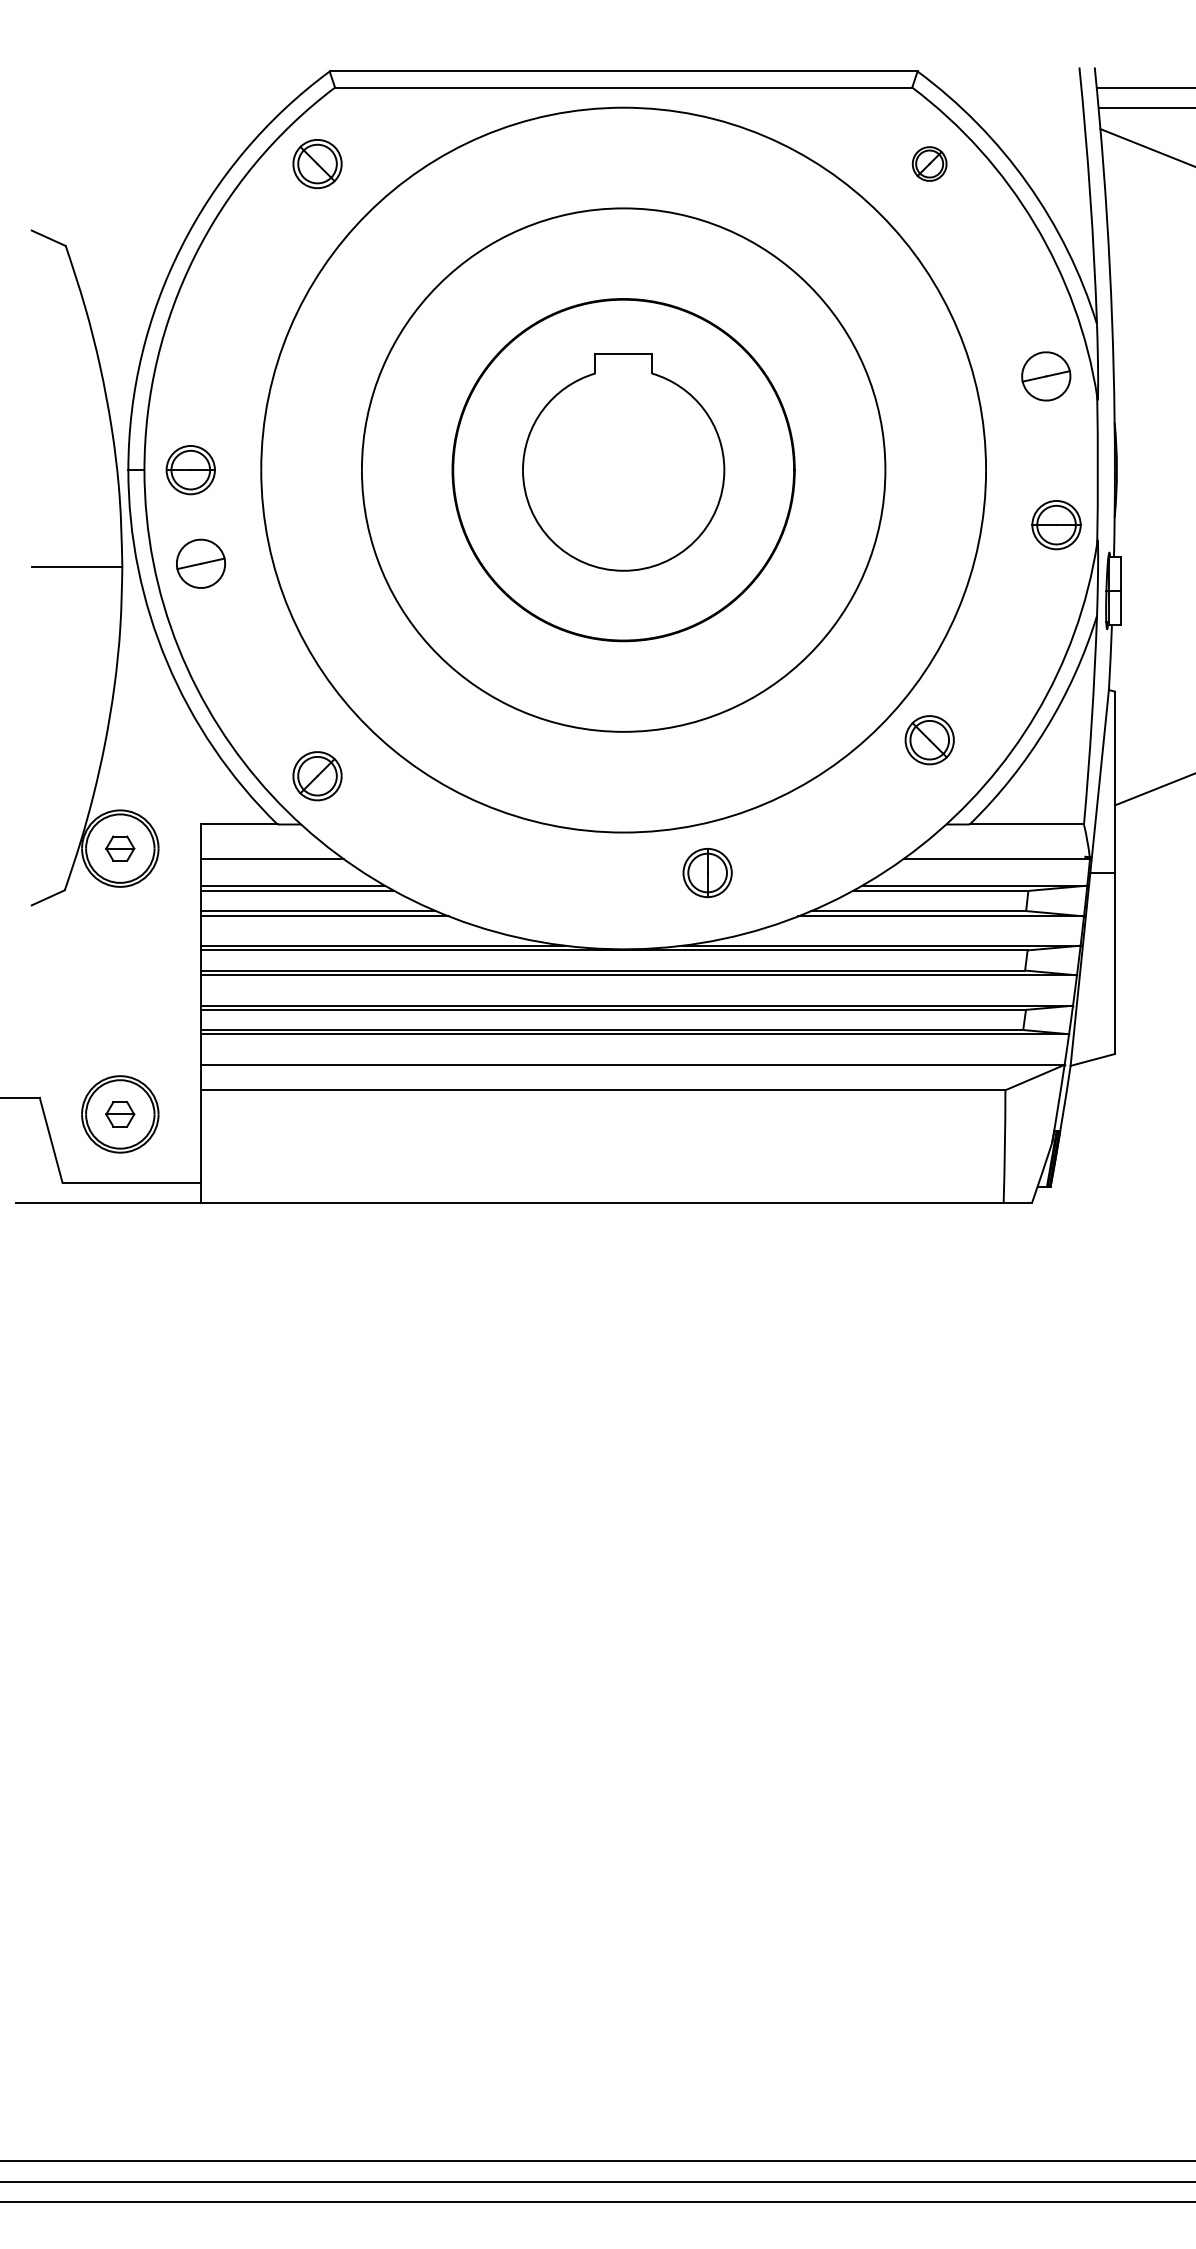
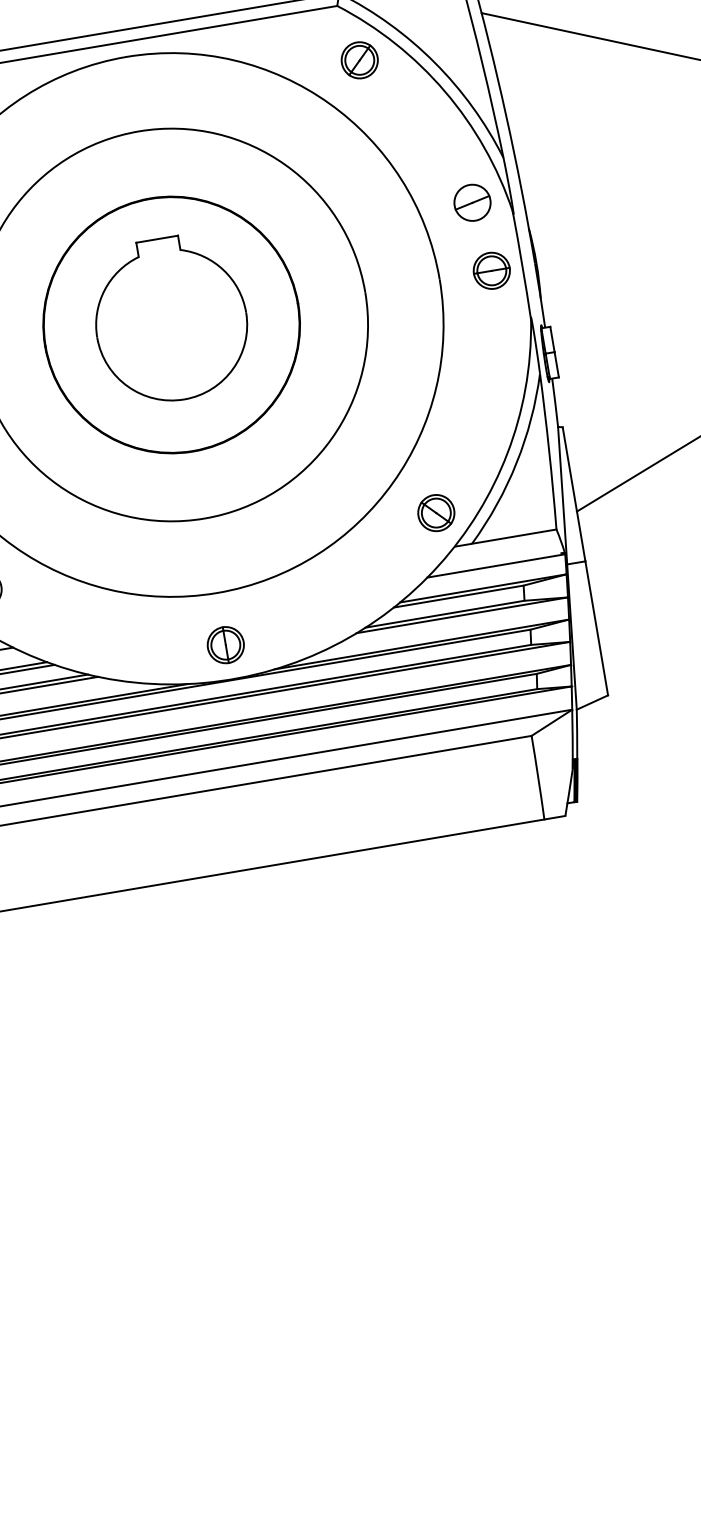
part: (929, 163) -> (359, 59), size x1.43
part: (1056, 525) -> (491, 271), moved
part: (929, 740) -> (436, 513), moved
part: (707, 873) -> (225, 645), moved

